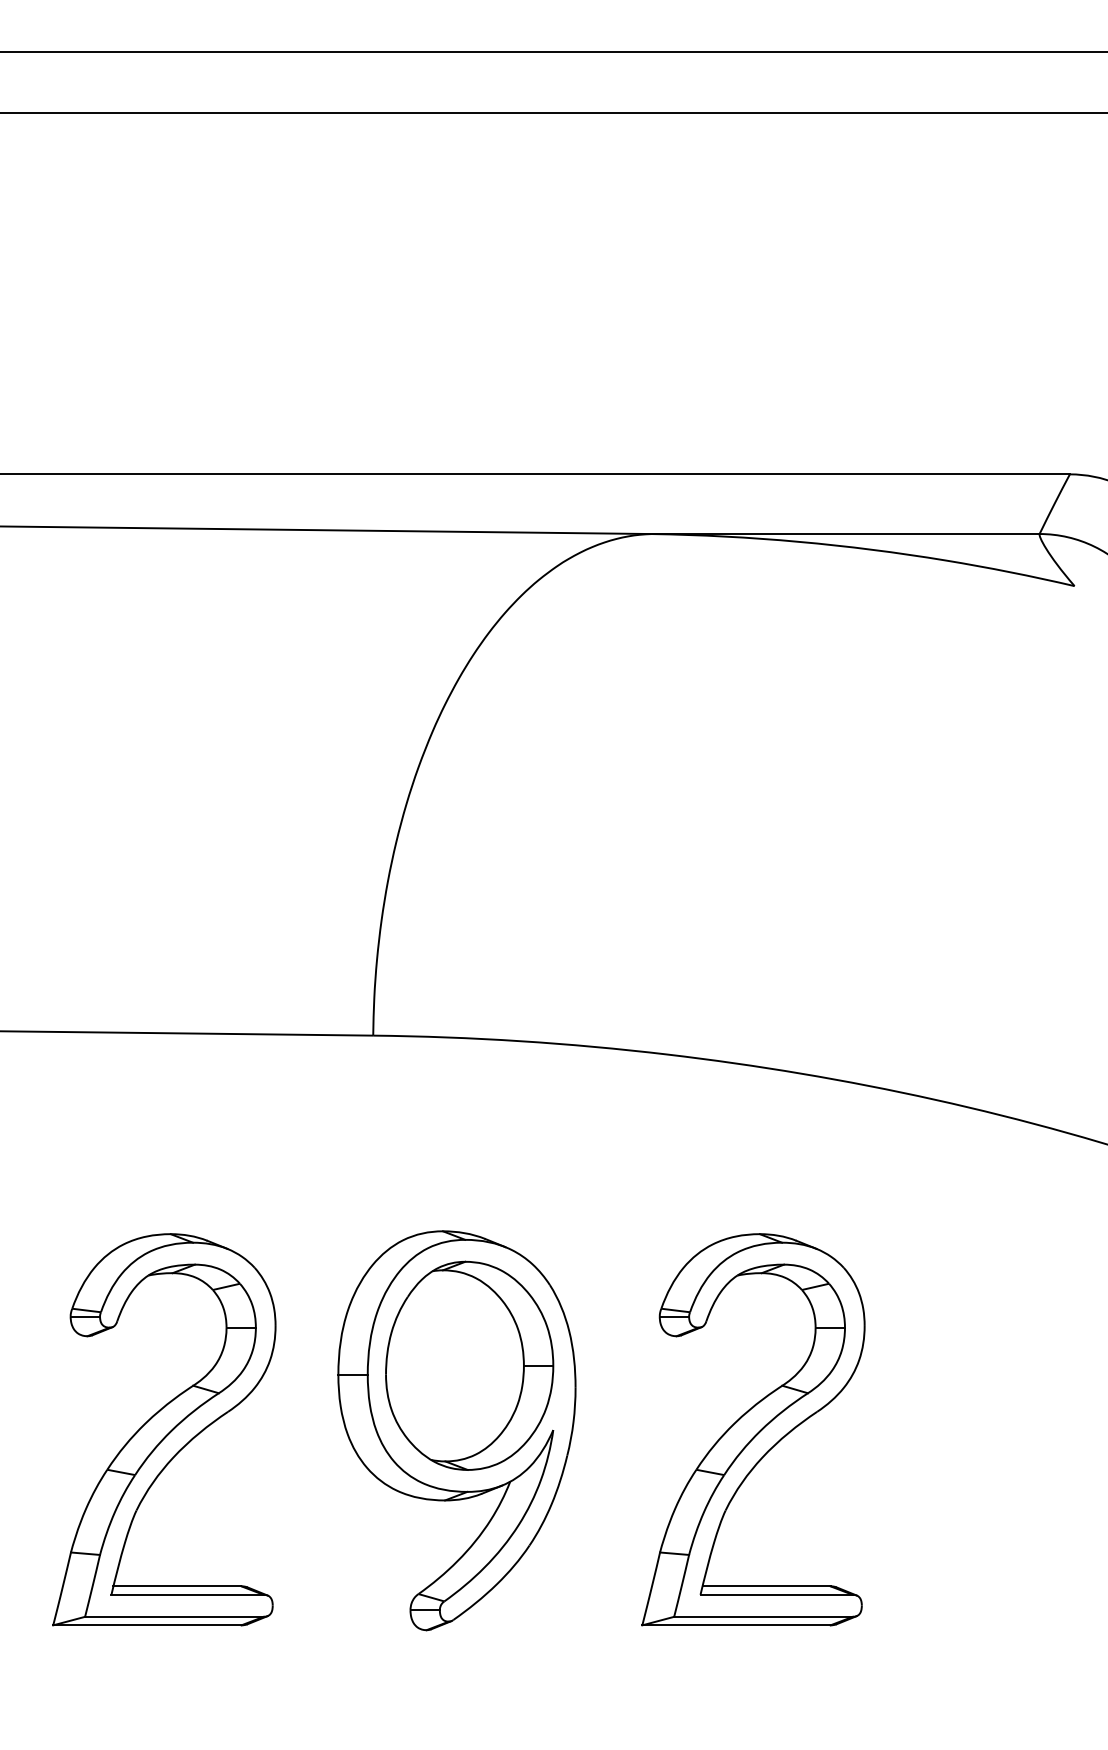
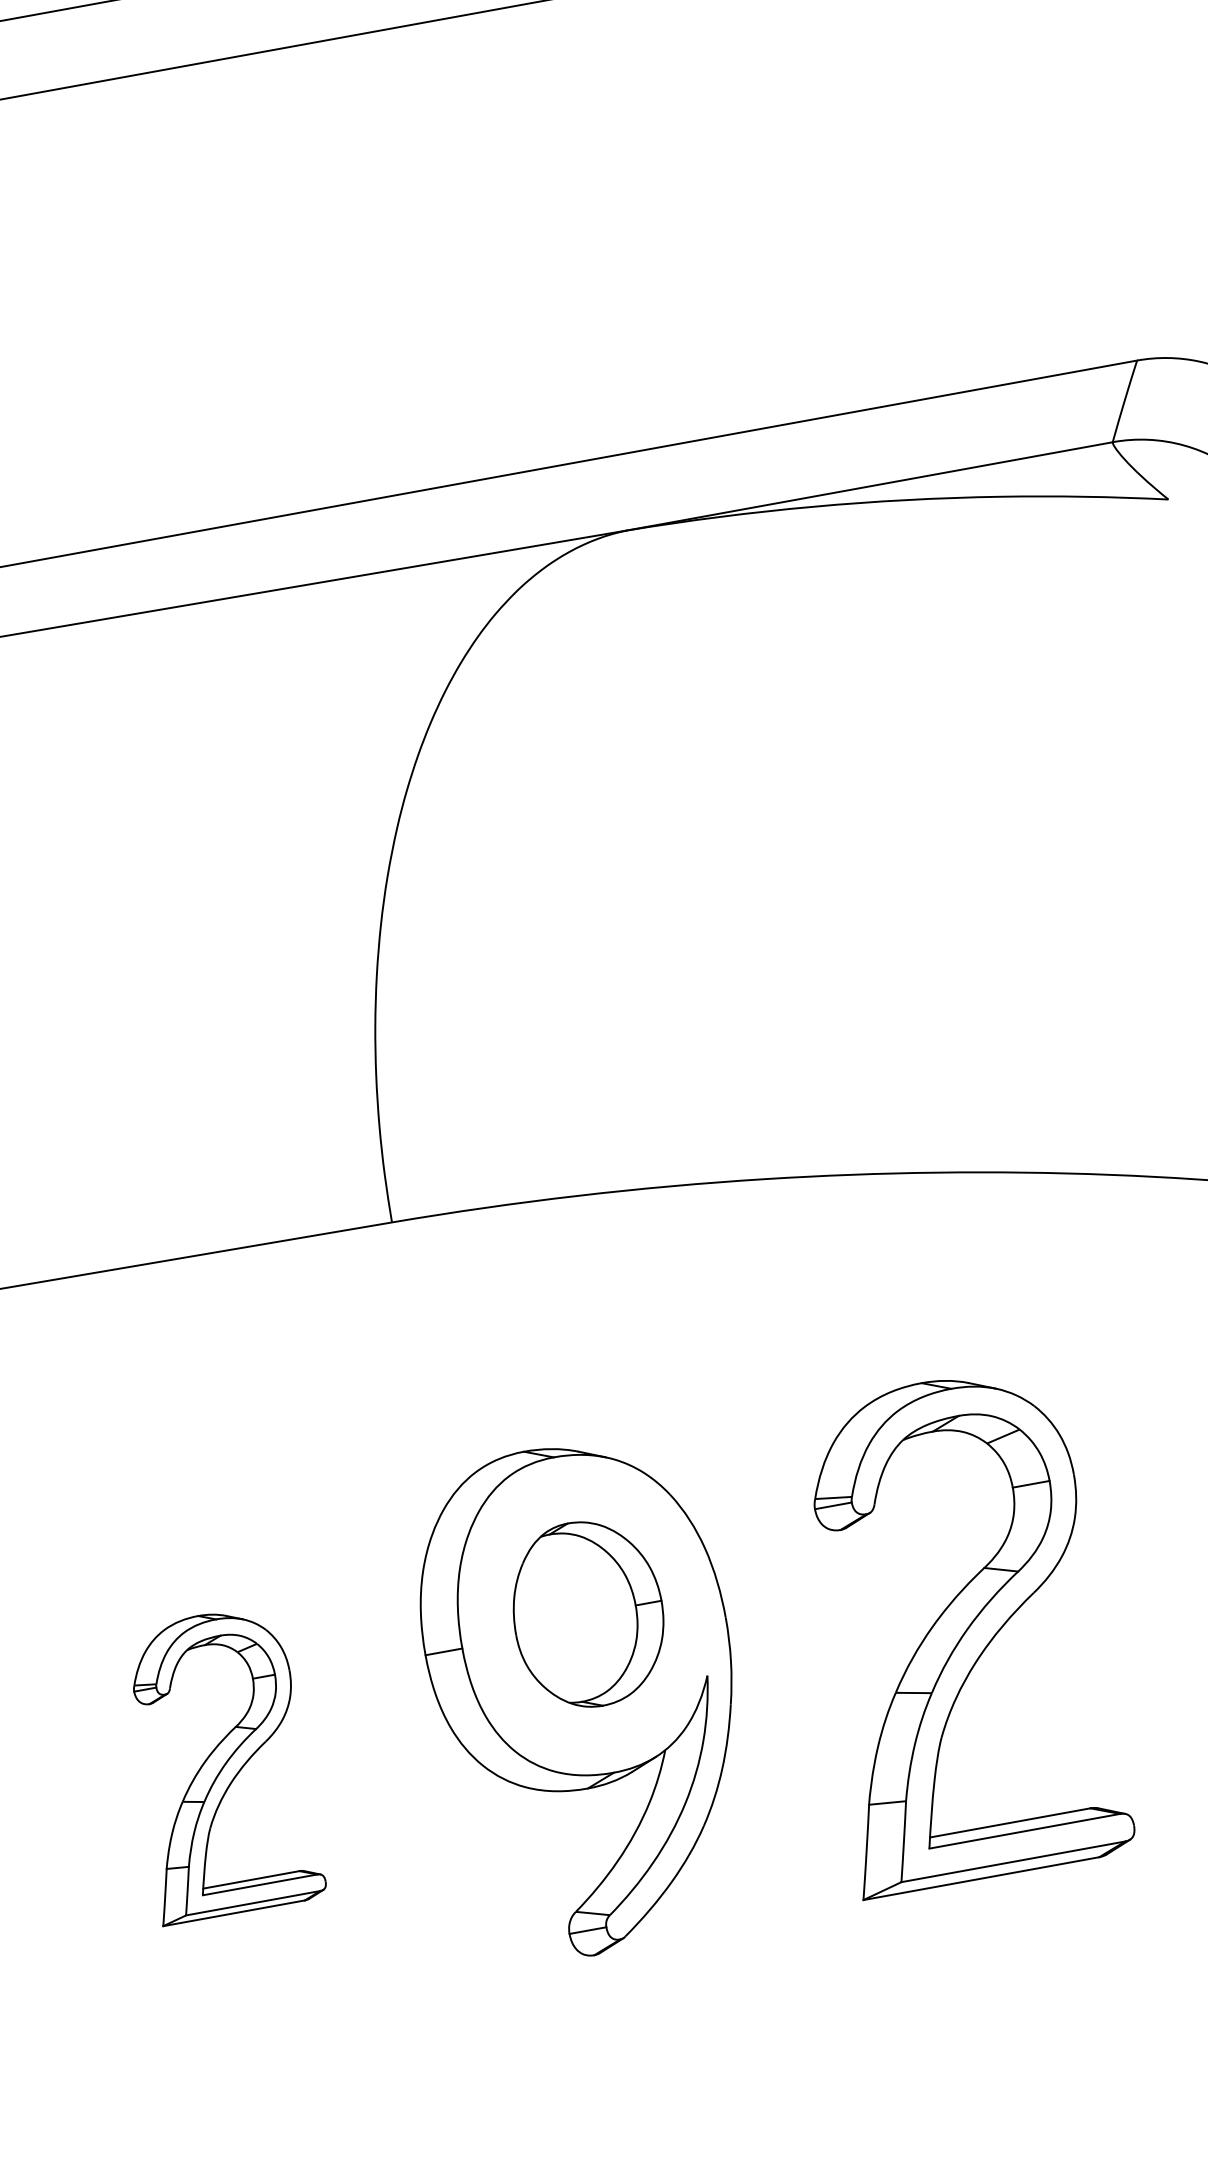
part: (469, 1365) -> (587, 1613), size x0.7
part: (164, 1429) -> (220, 1763), size x0.6

